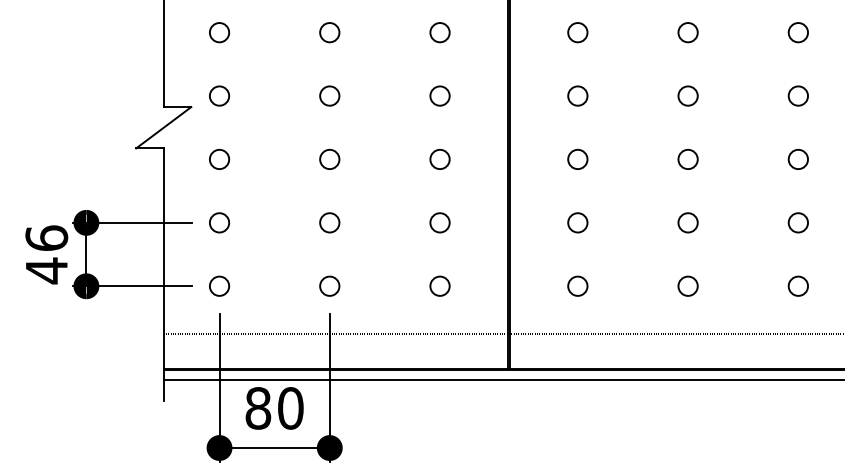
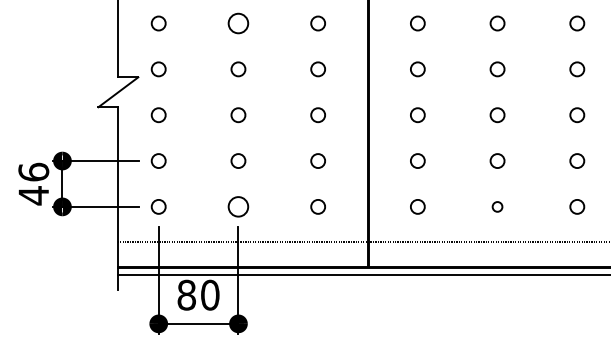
circle: (329, 32) -> (238, 23), size x1.4
circle: (329, 285) -> (238, 206), size x1.4
circle: (688, 285) -> (497, 206), size x0.7

